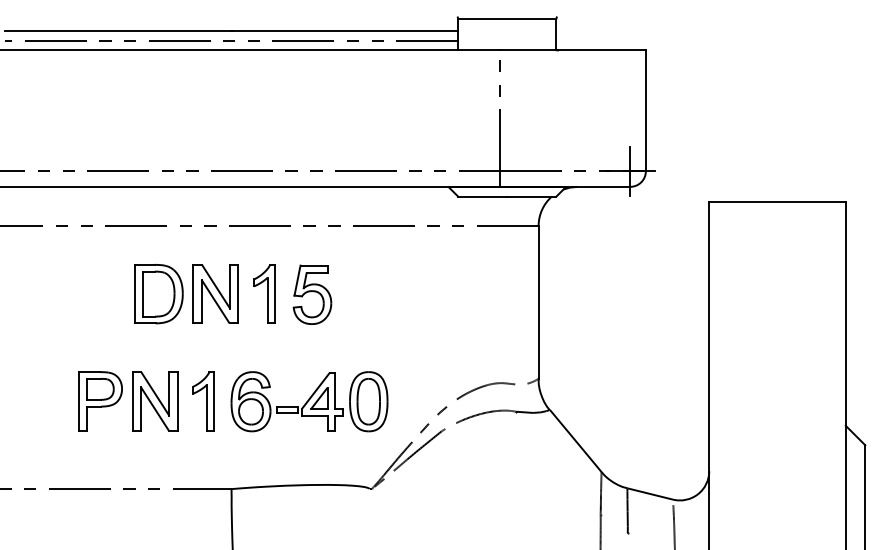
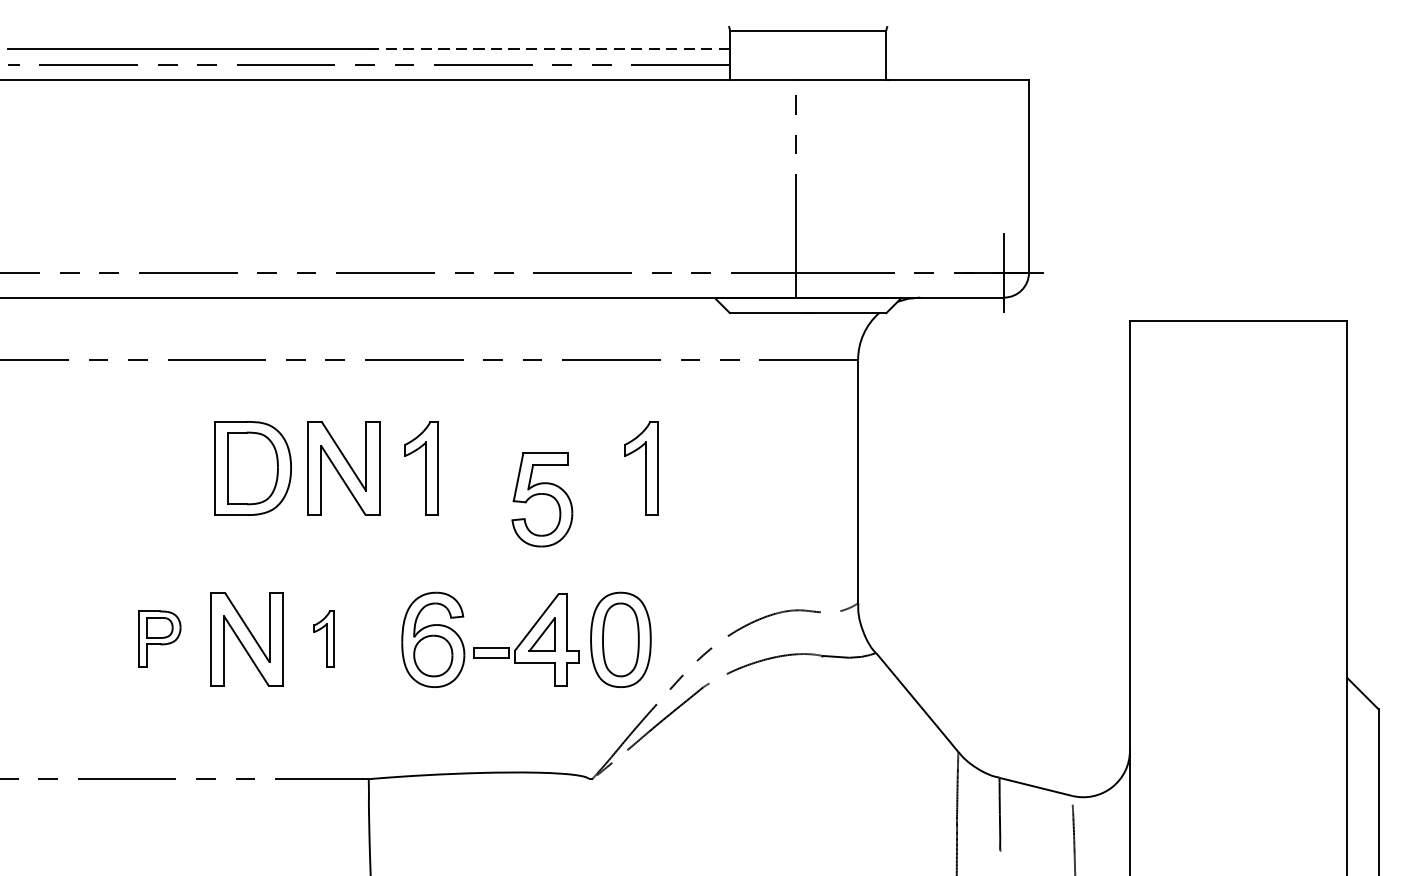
line: (344, 30) -> (548, 48), solid -> dashed
part: (402, 293) -> (641, 467), added
part: (312, 294) -> (542, 499), moved
part: (100, 401) -> (159, 639), size x0.6
part: (203, 401) -> (324, 639), size x0.6
part: (309, 401) -> (526, 639), moved

